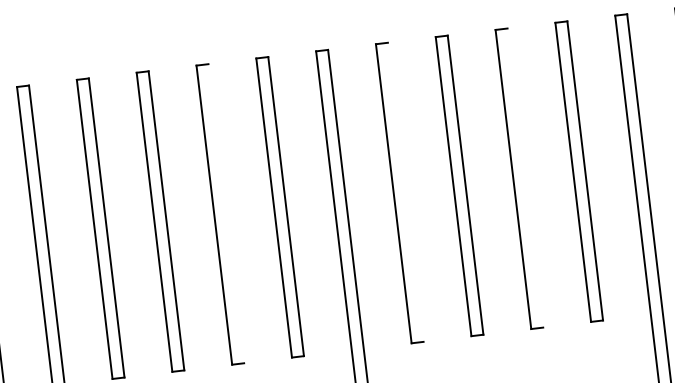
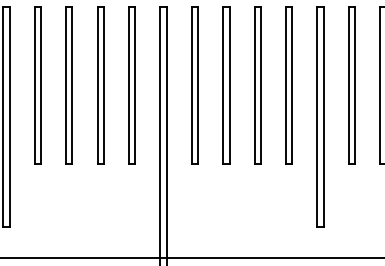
line: (524, 176) -> (260, 84), added
line: (406, 190) -> (198, 84), added
line: (225, 212) -> (103, 84), added

